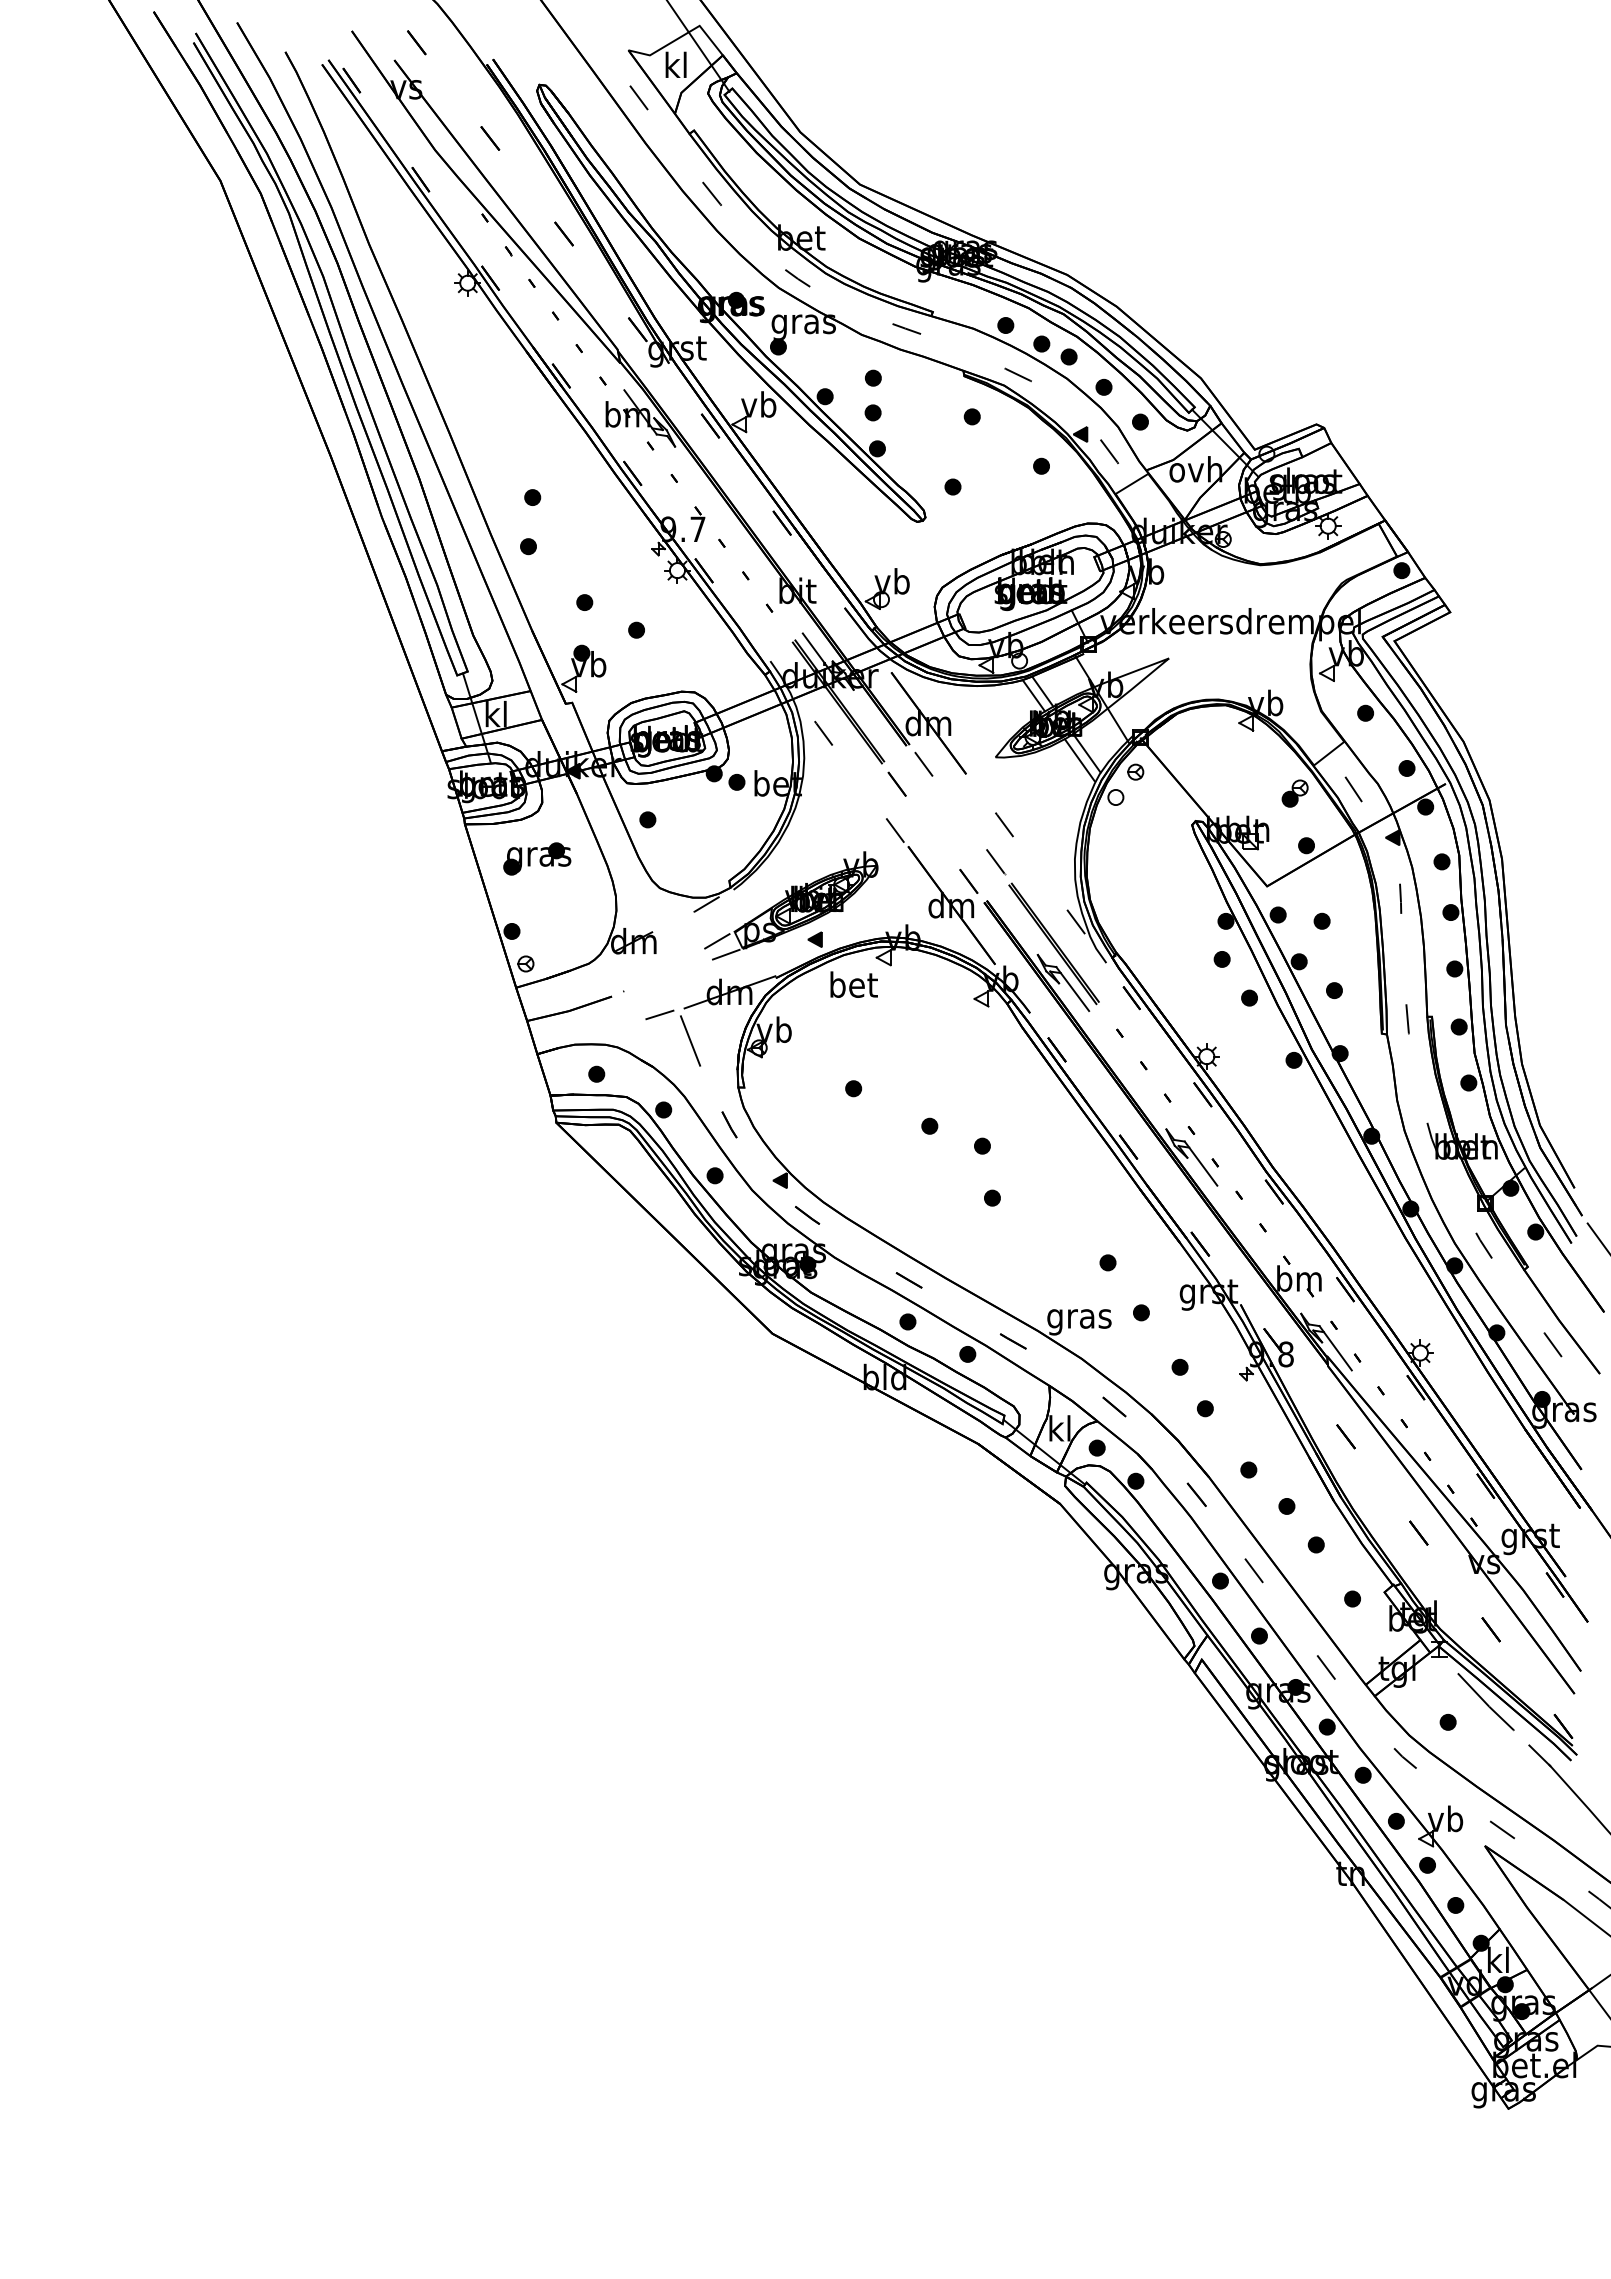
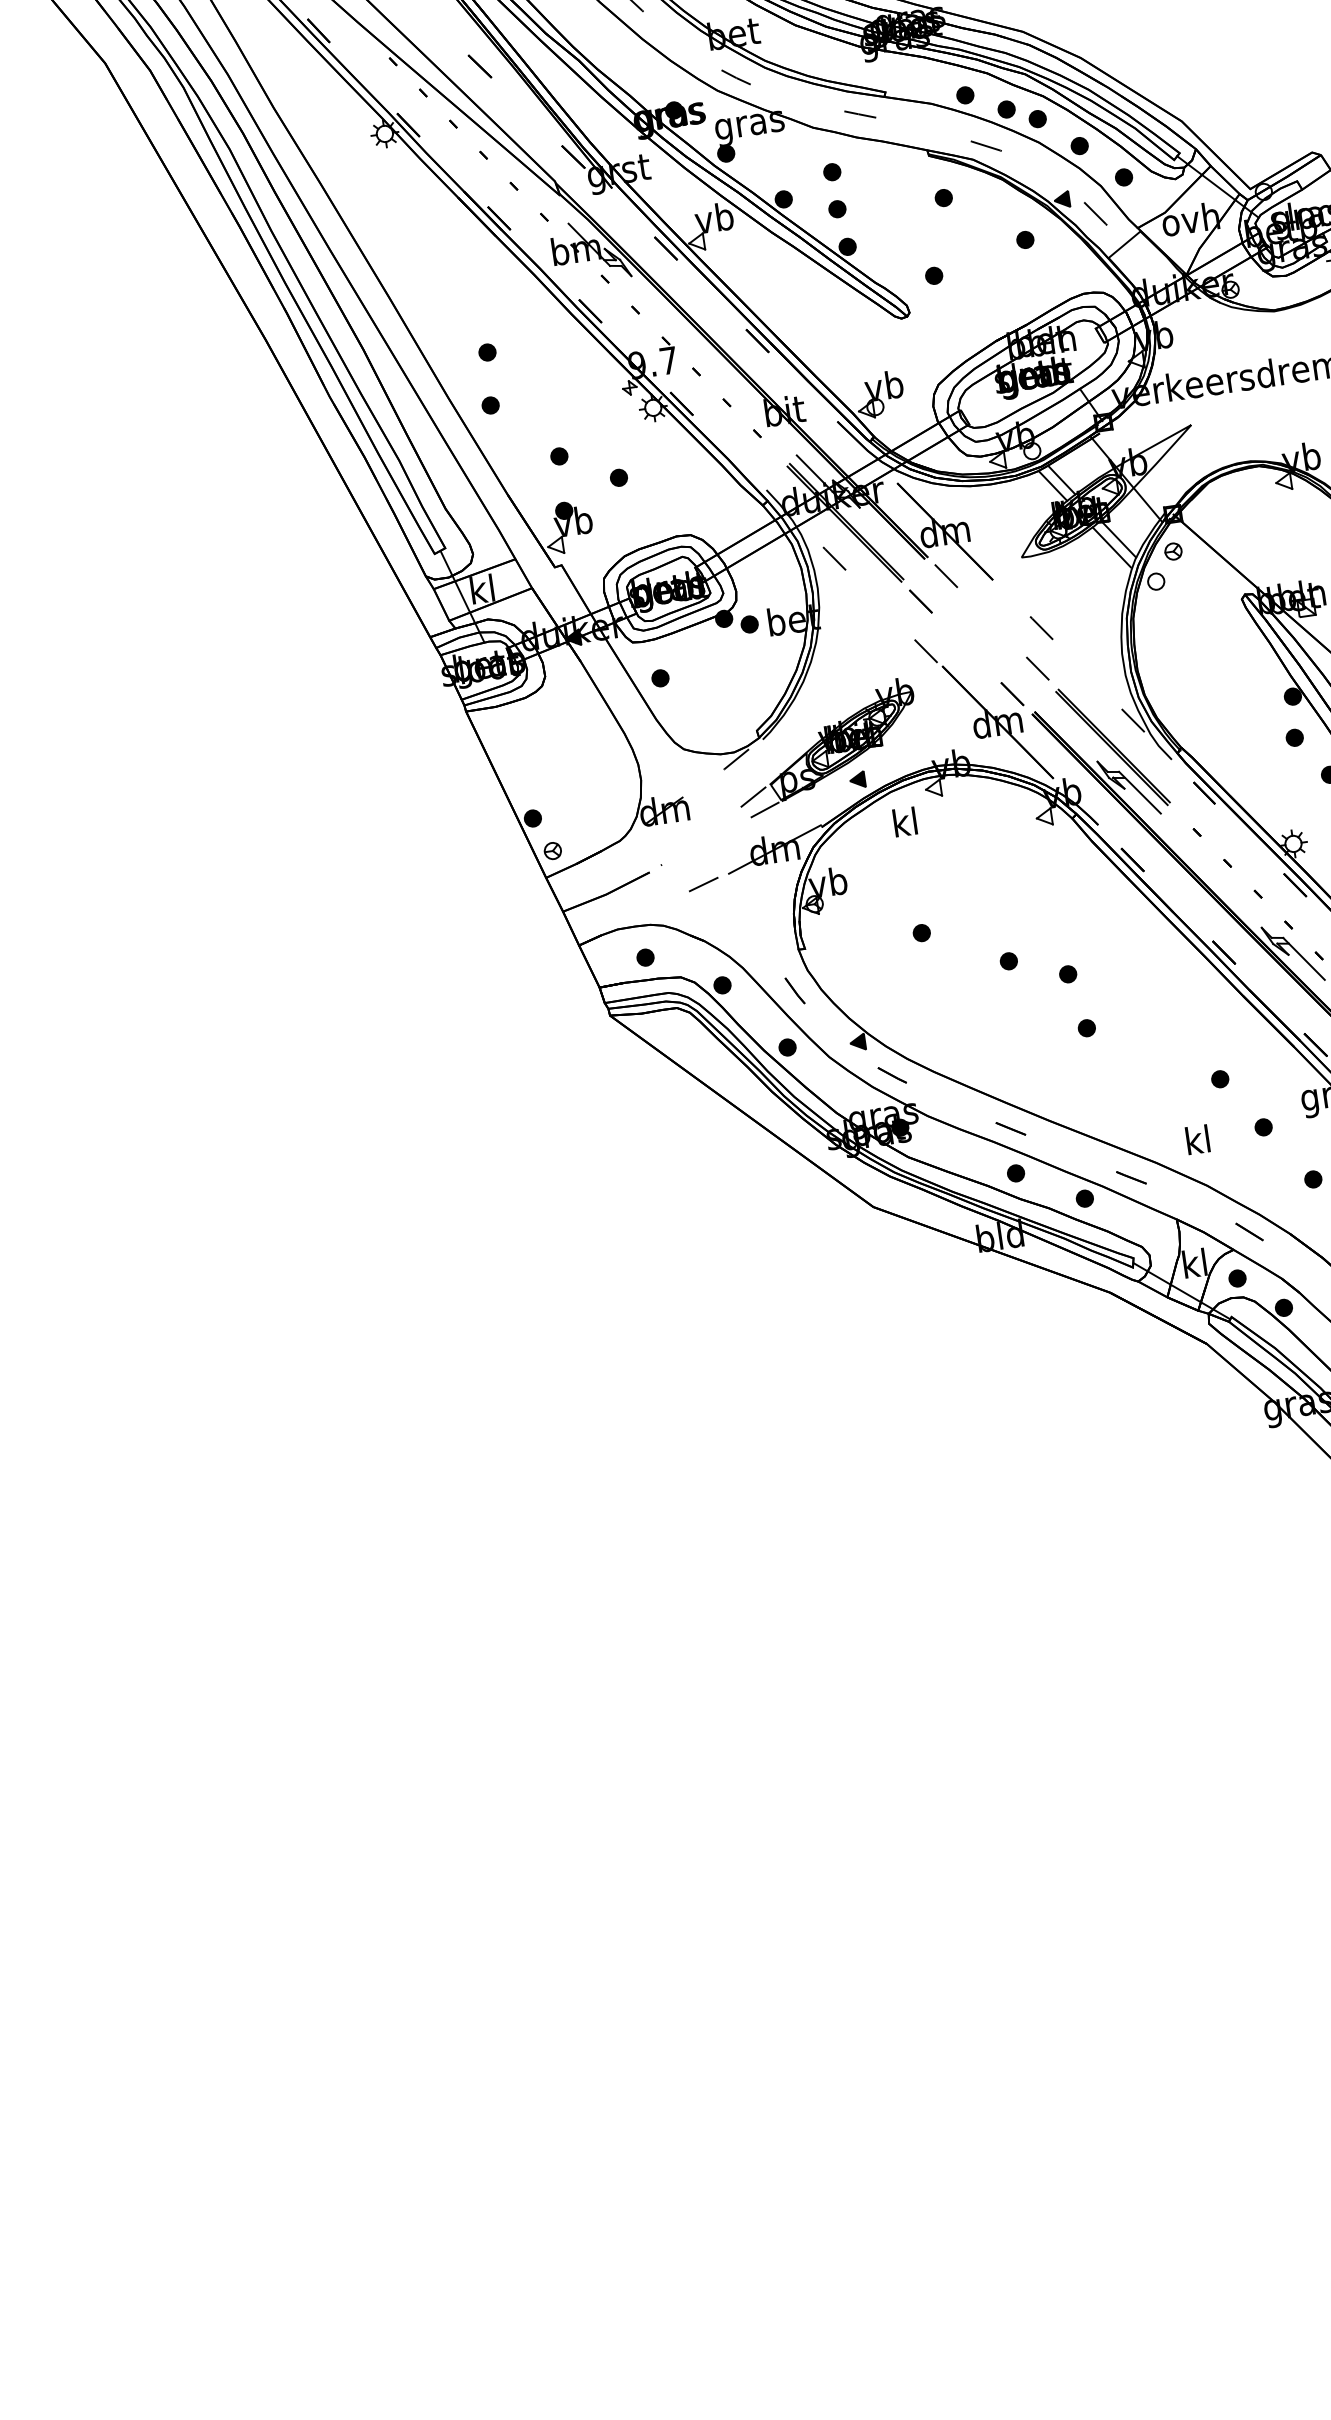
part: (537, 858) -> (548, 736), removed
text: (853, 984) -> (905, 821), bet -> kl
line: (690, 1040) -> (740, 907), removed
text: (1079, 1318) -> (1198, 1143), gras -> kl

